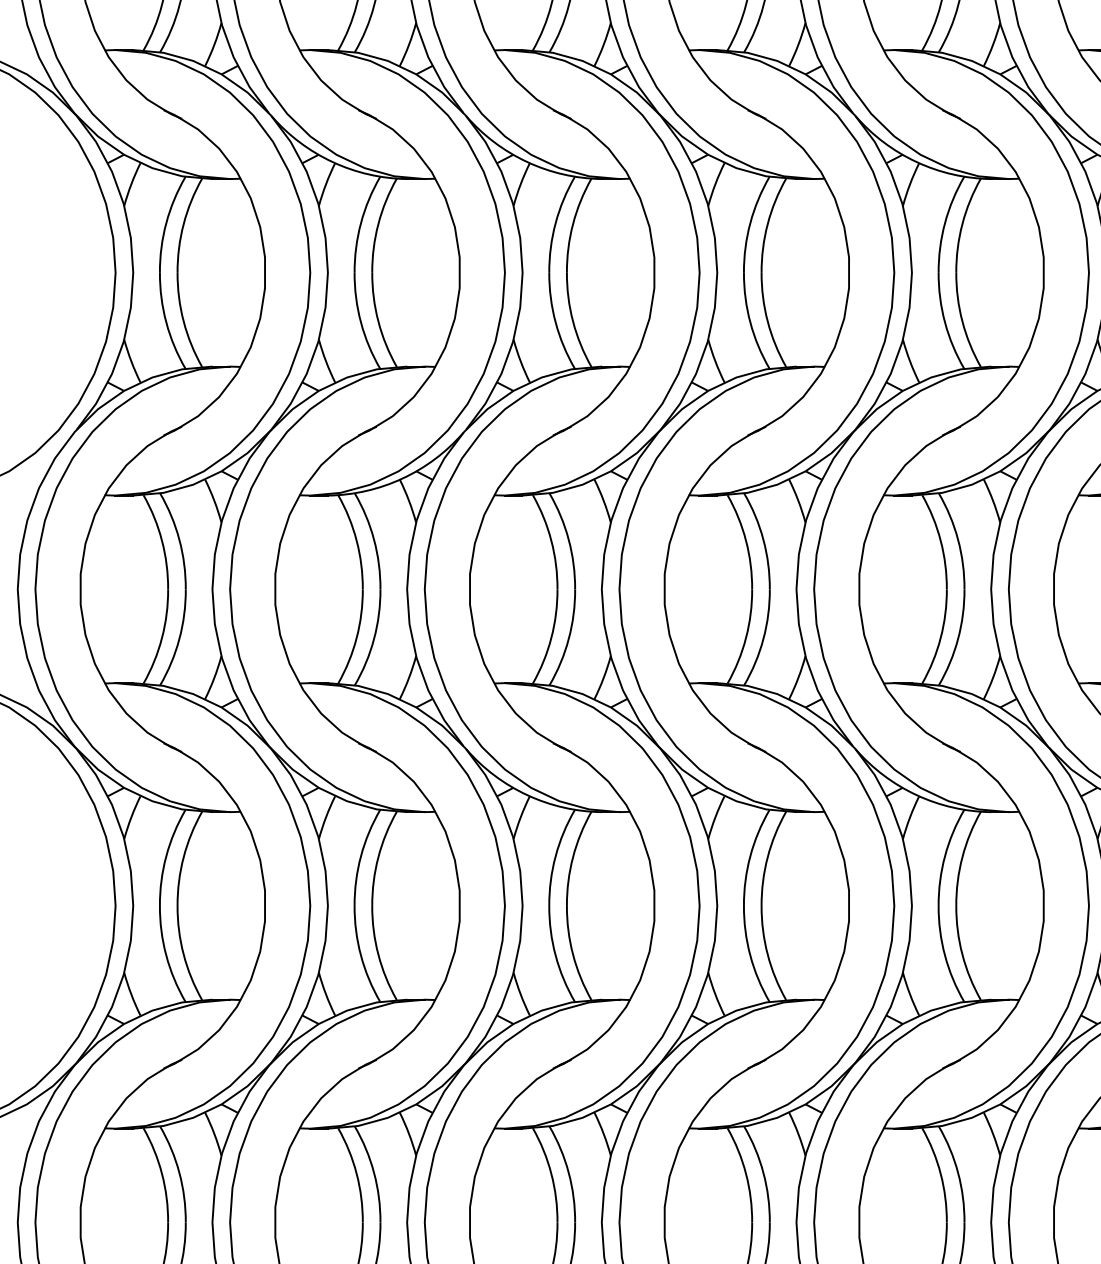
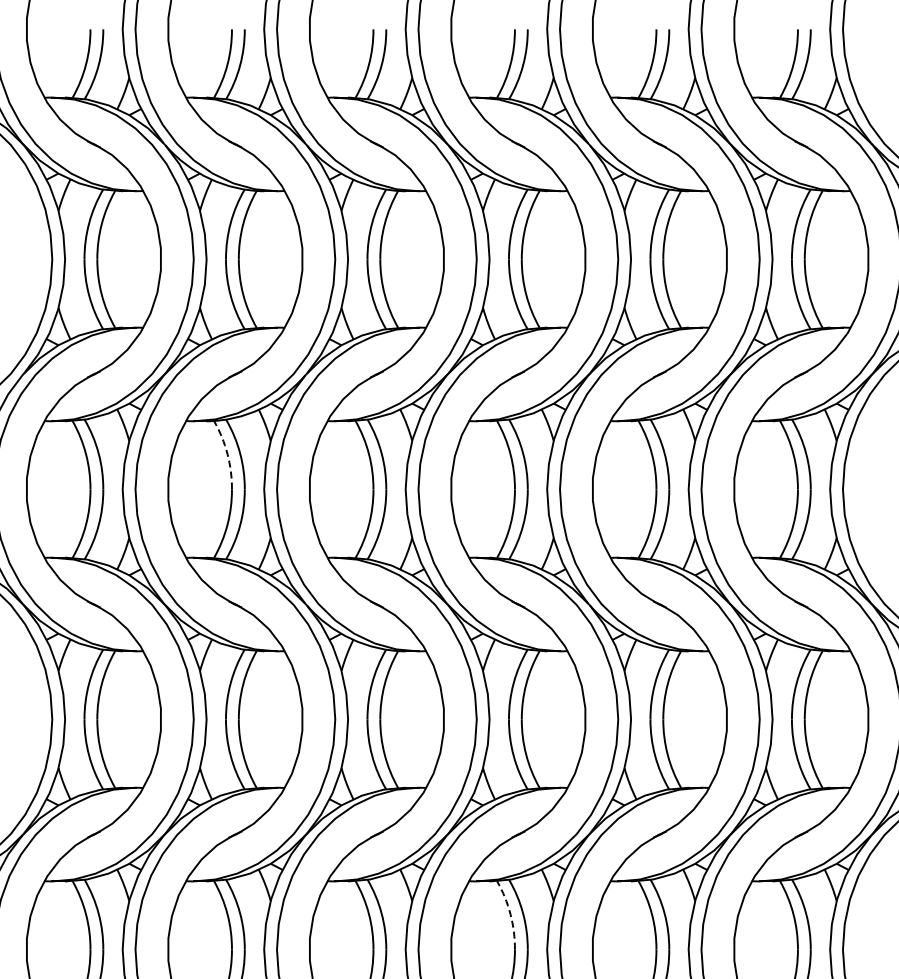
arc: (356, 541) -> (227, 454), solid -> dashed
arc: (746, 1174) -> (510, 914), solid -> dashed

